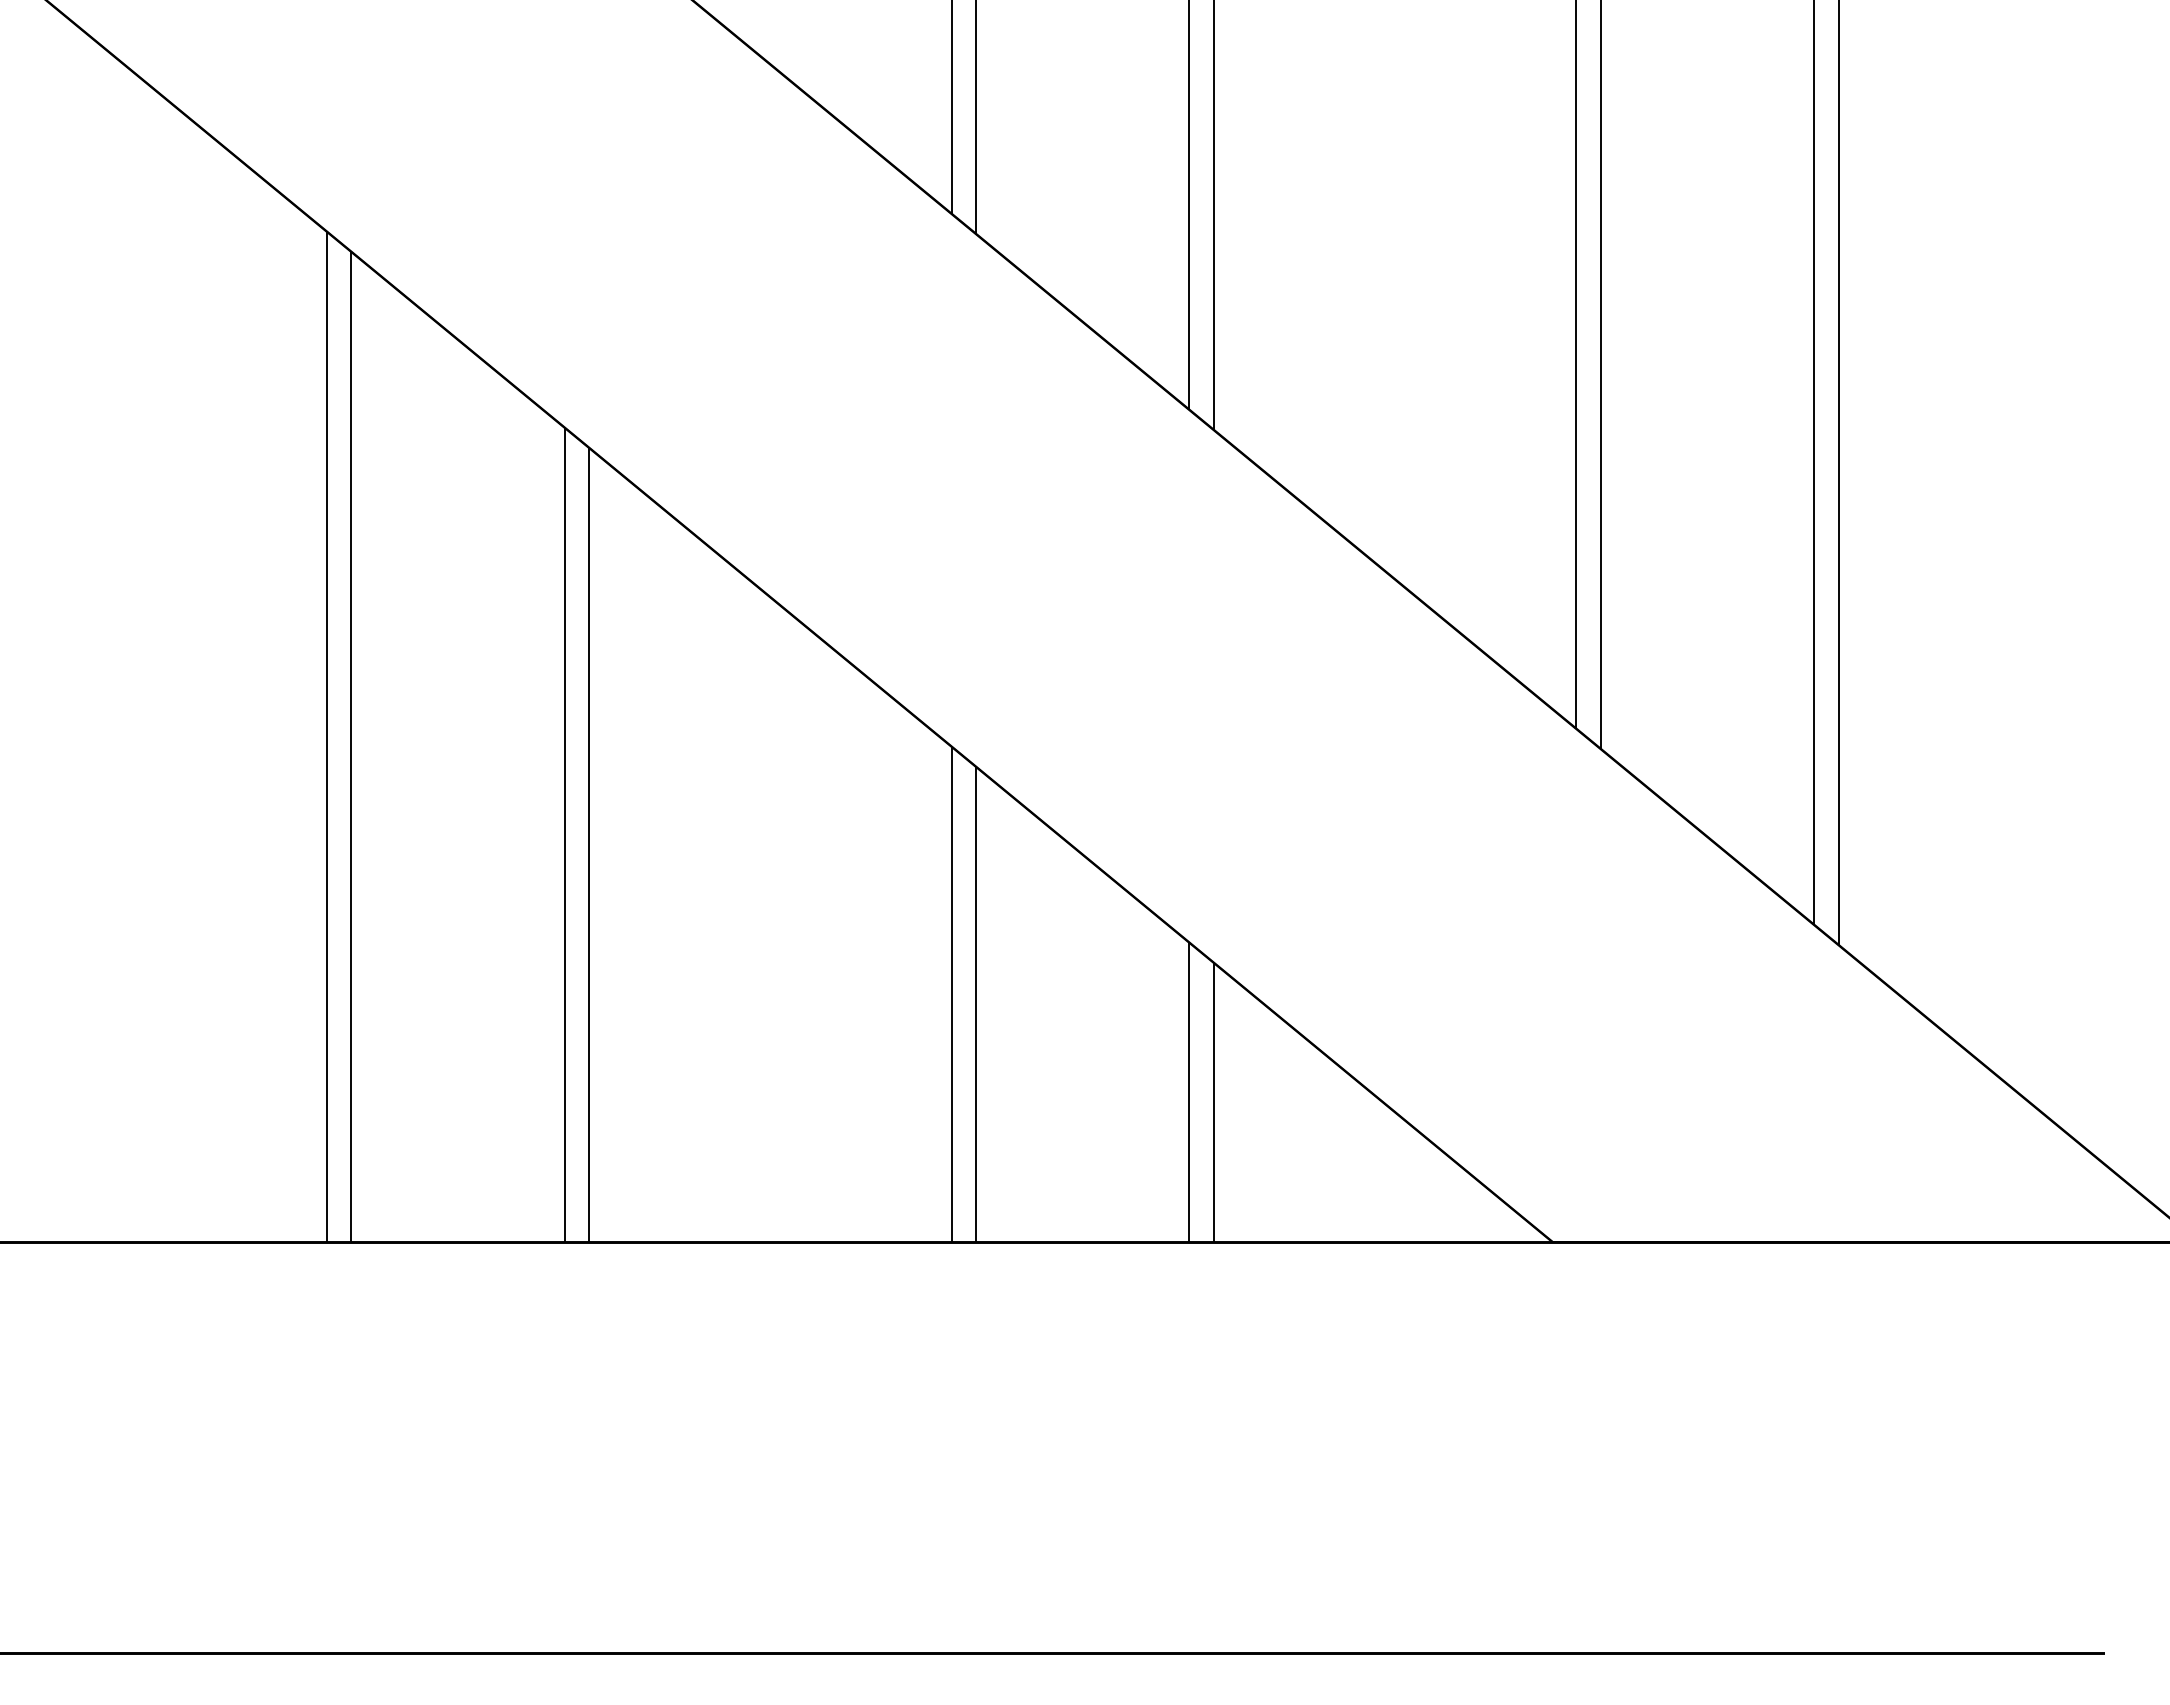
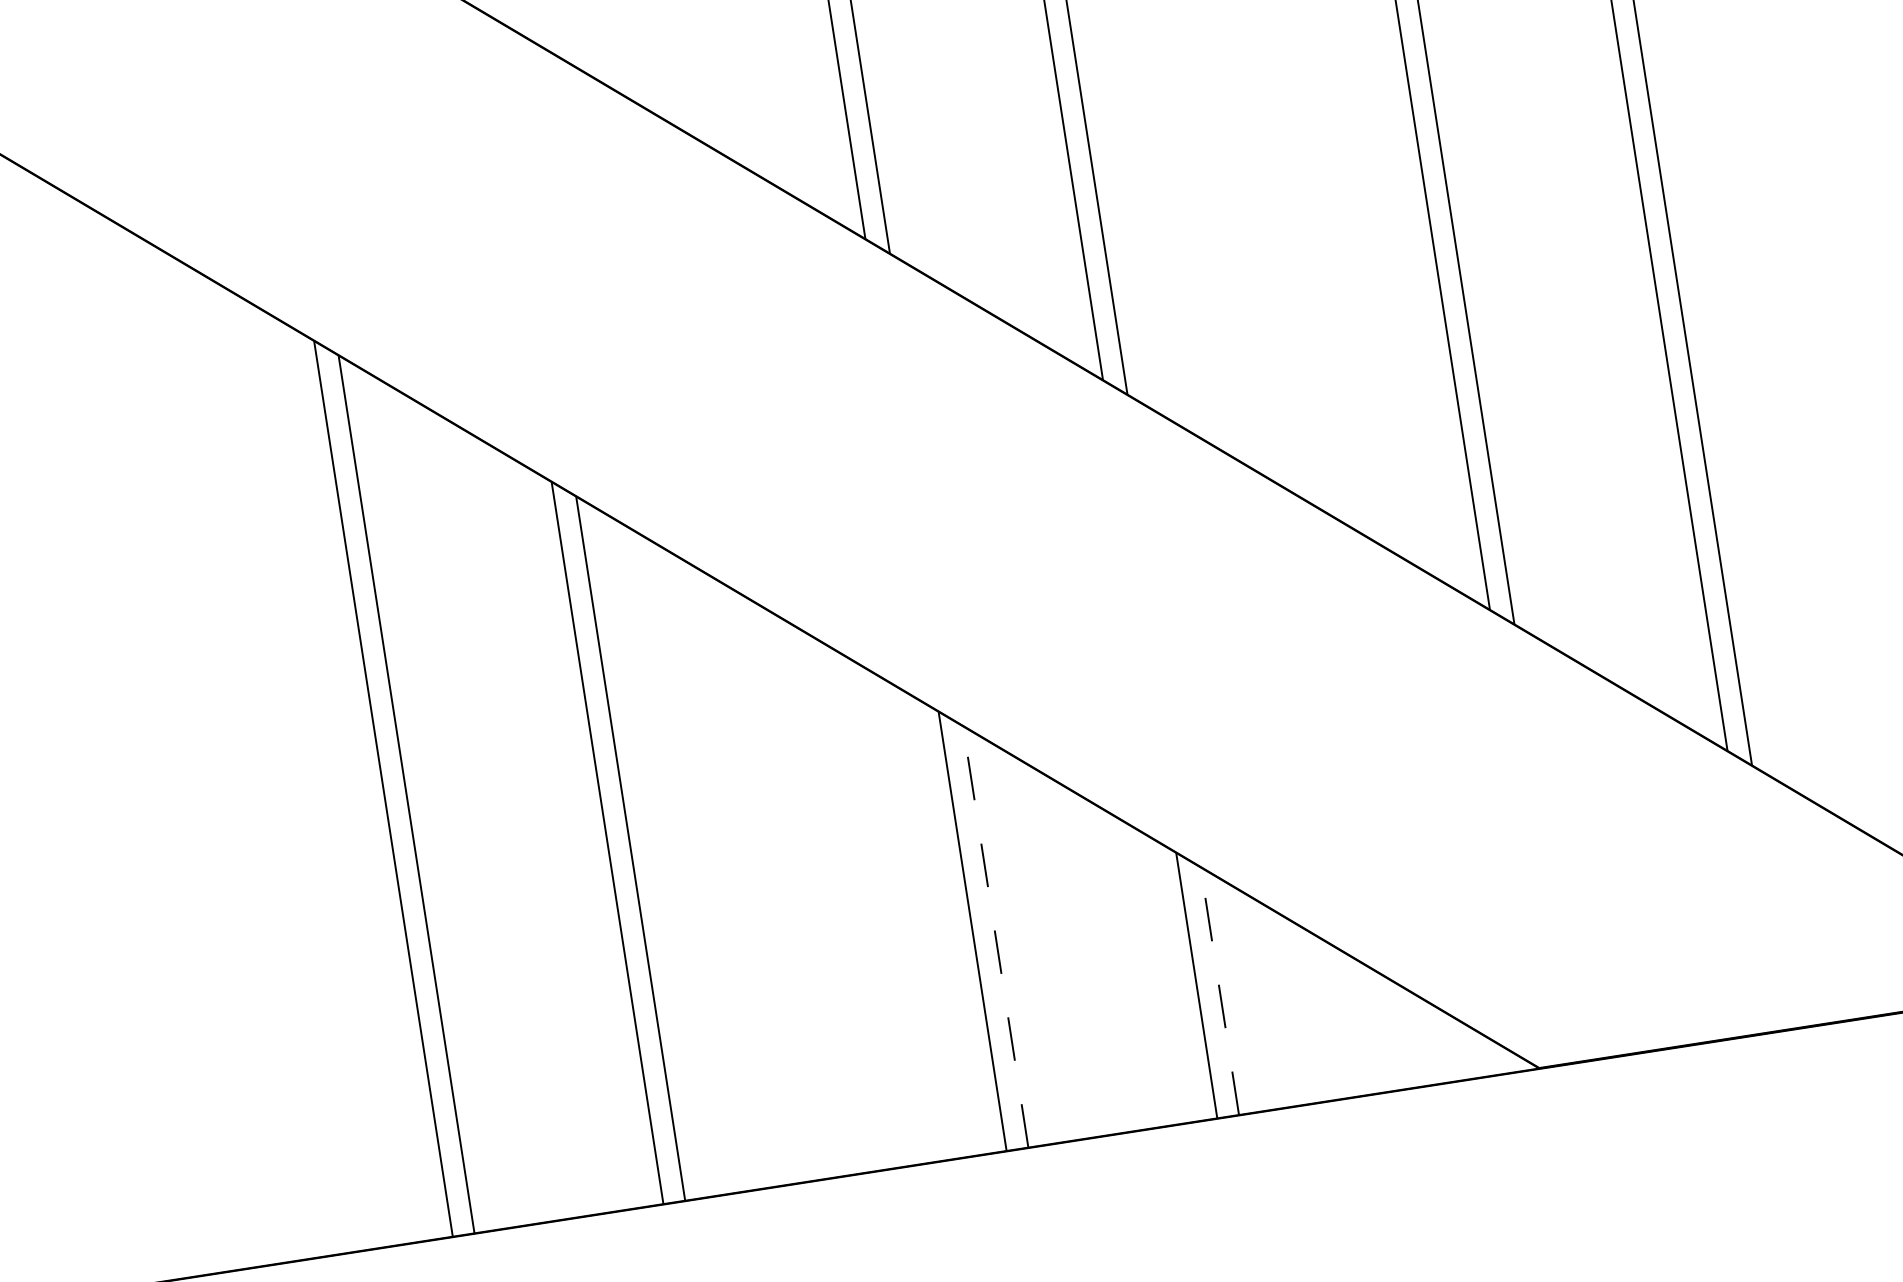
line: (976, 1004) -> (995, 936), solid -> dashed
line: (1213, 1102) -> (1219, 991), solid -> dashed

